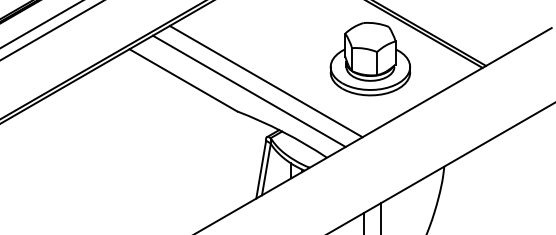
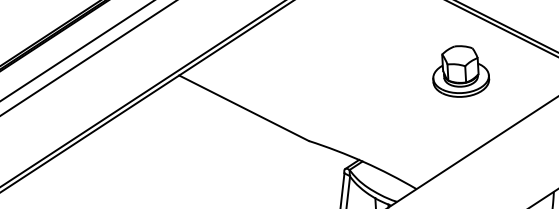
part: (370, 59) -> (460, 71), size x0.6
line: (265, 81) -> (339, 104), removed
line: (248, 90) -> (320, 115), removed

